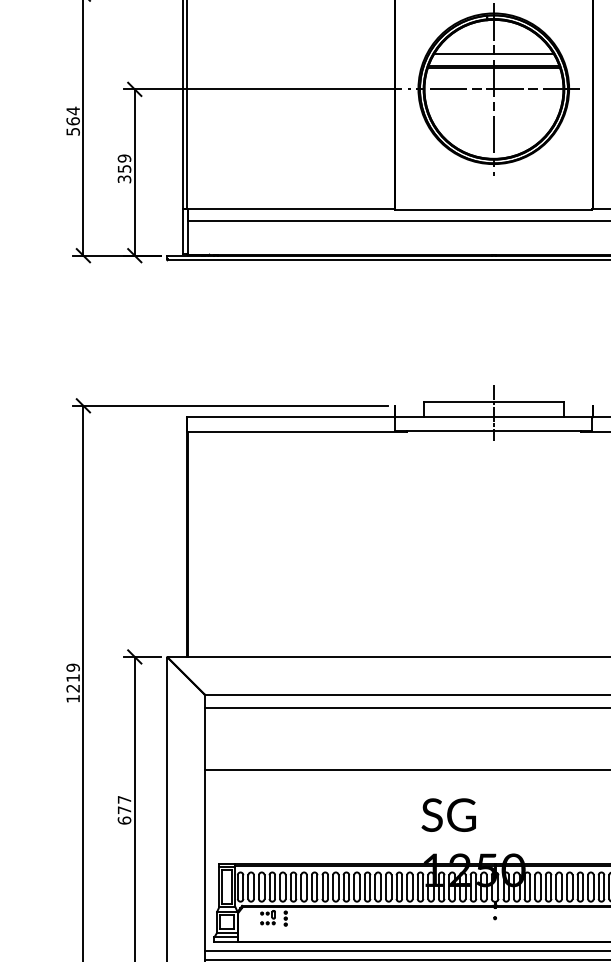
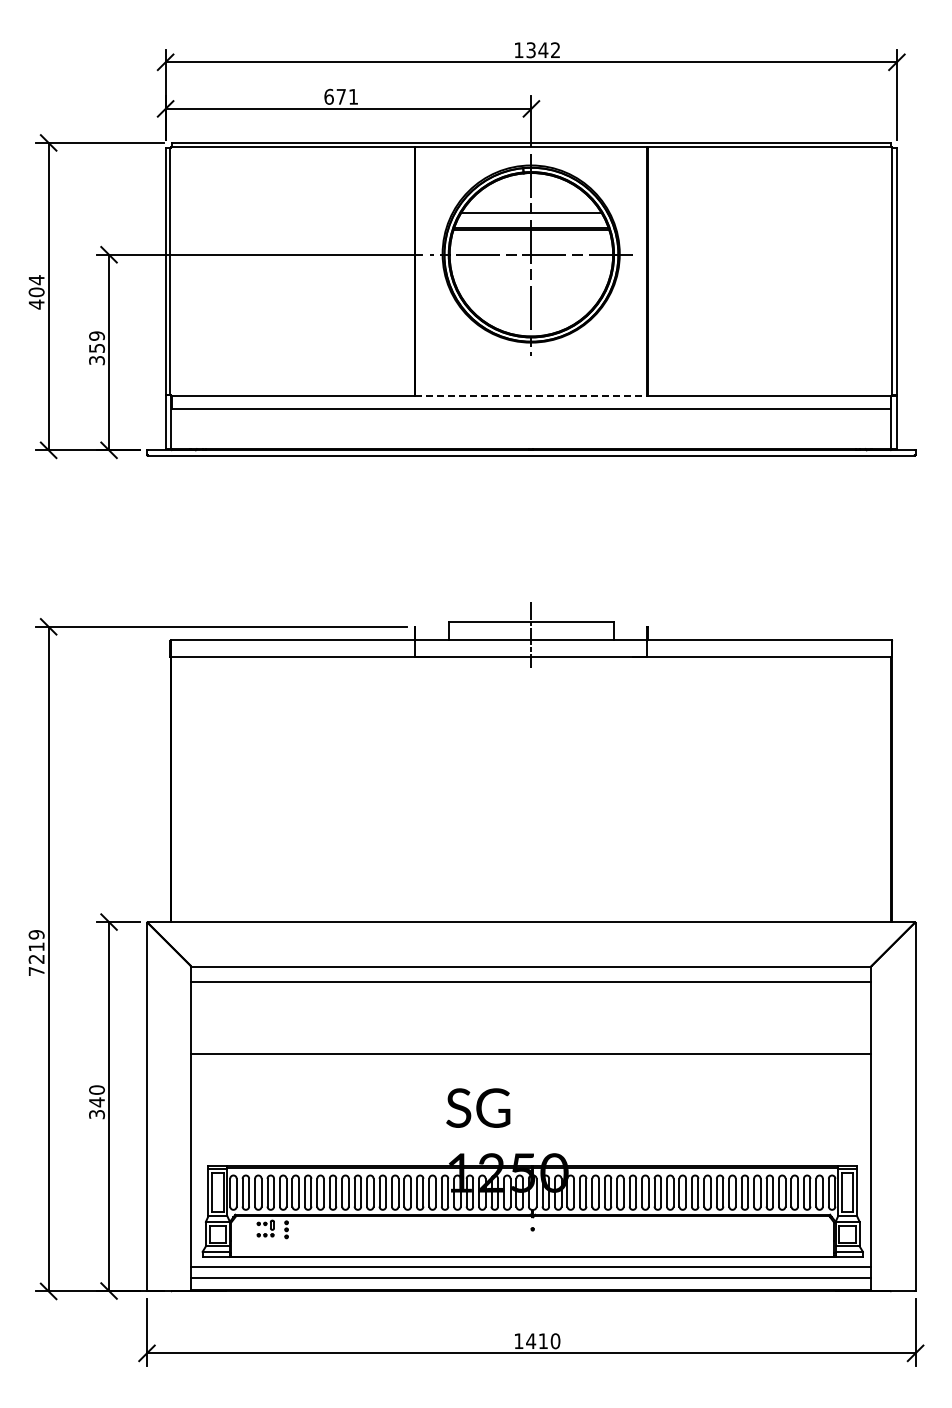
text: (73, 126) -> (36, 298), 564 -> 404
line: (494, 209) -> (531, 396), solid -> dashed
text: (73, 698) -> (36, 971), 1219 -> 7219
text: (124, 810) -> (96, 1102), 677 -> 340

